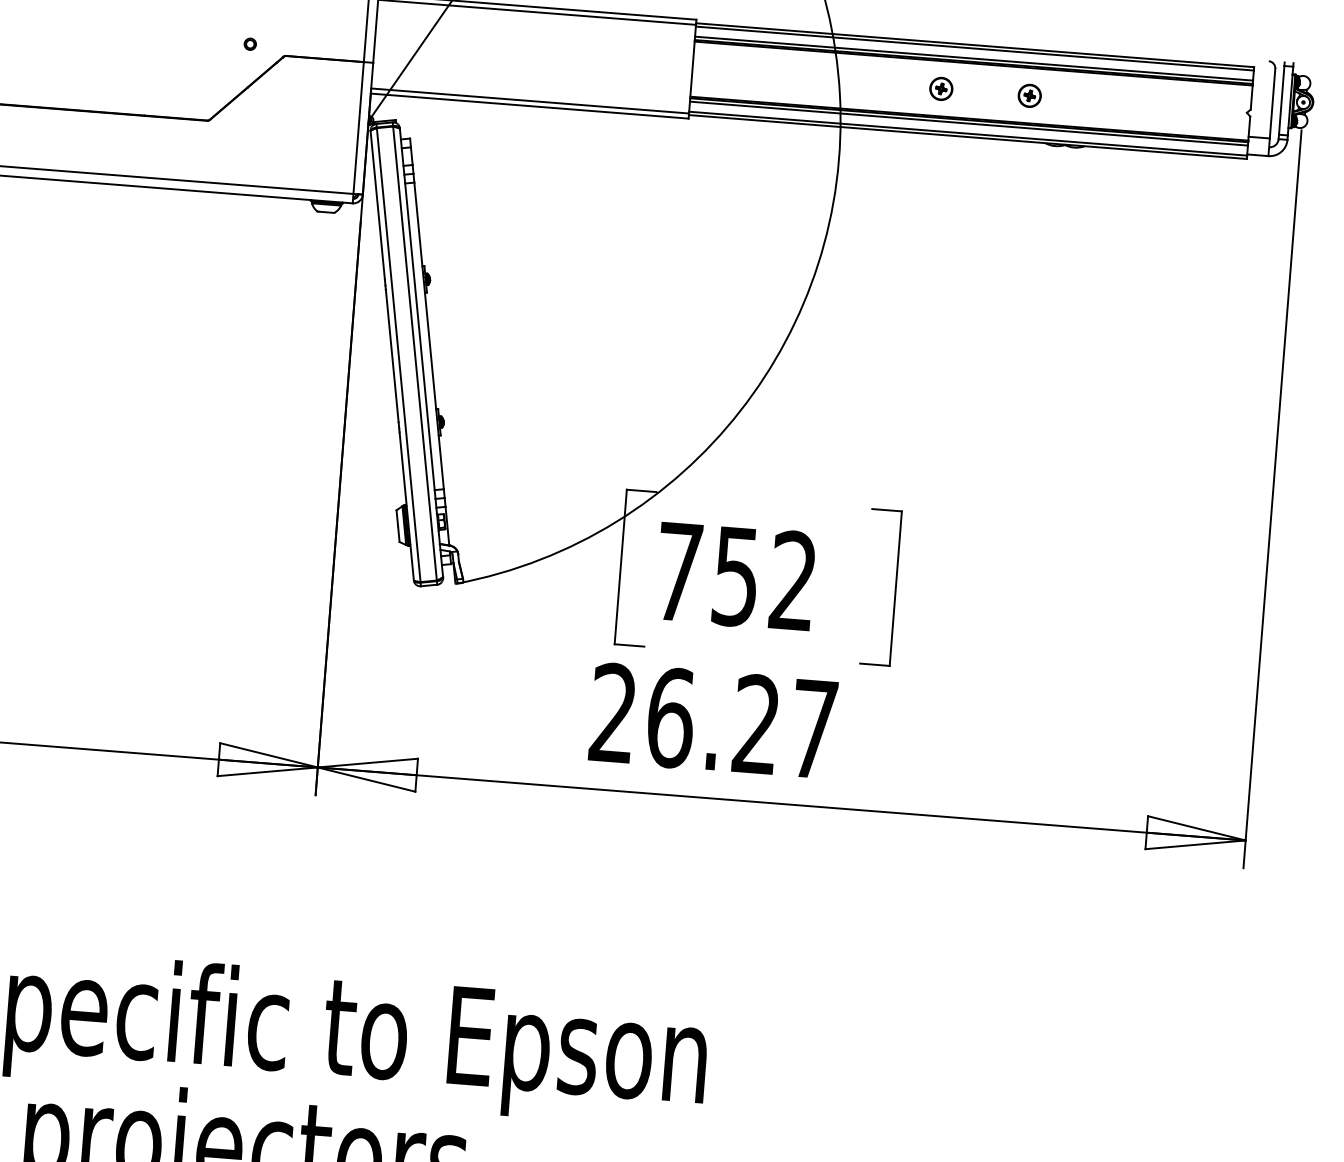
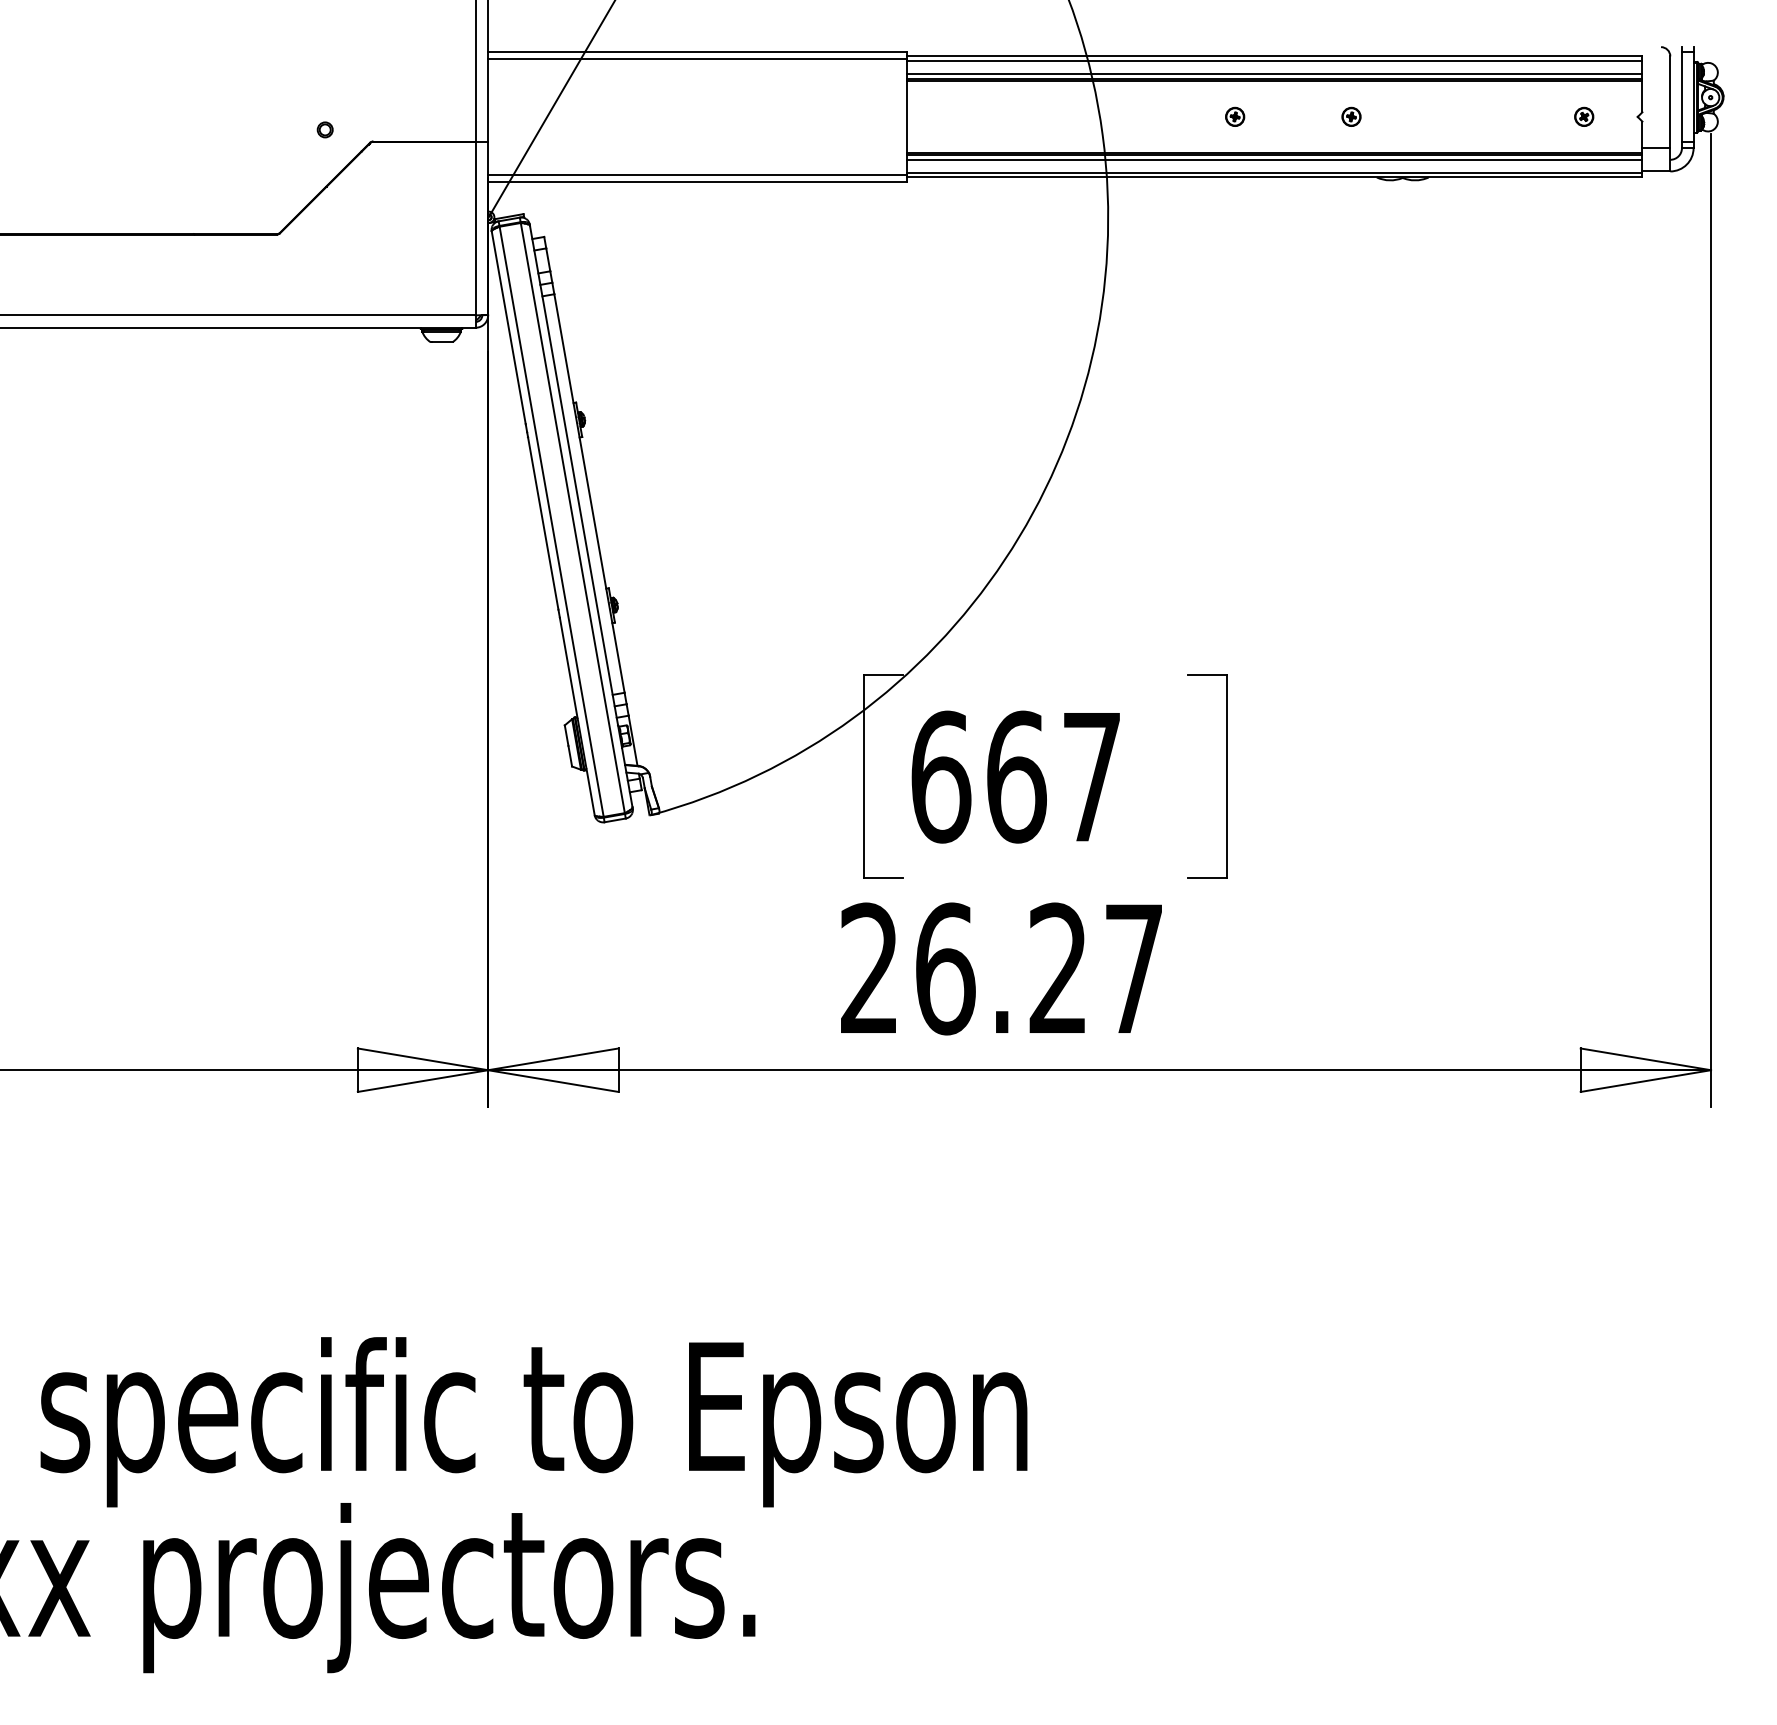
part: (941, 88) -> (1235, 116), size x0.62
part: (1029, 95) -> (1351, 116), size x0.62
part: (1206, 109) -> (1584, 116), added
text: (735, 576) -> (1015, 776), 752 -> 667

